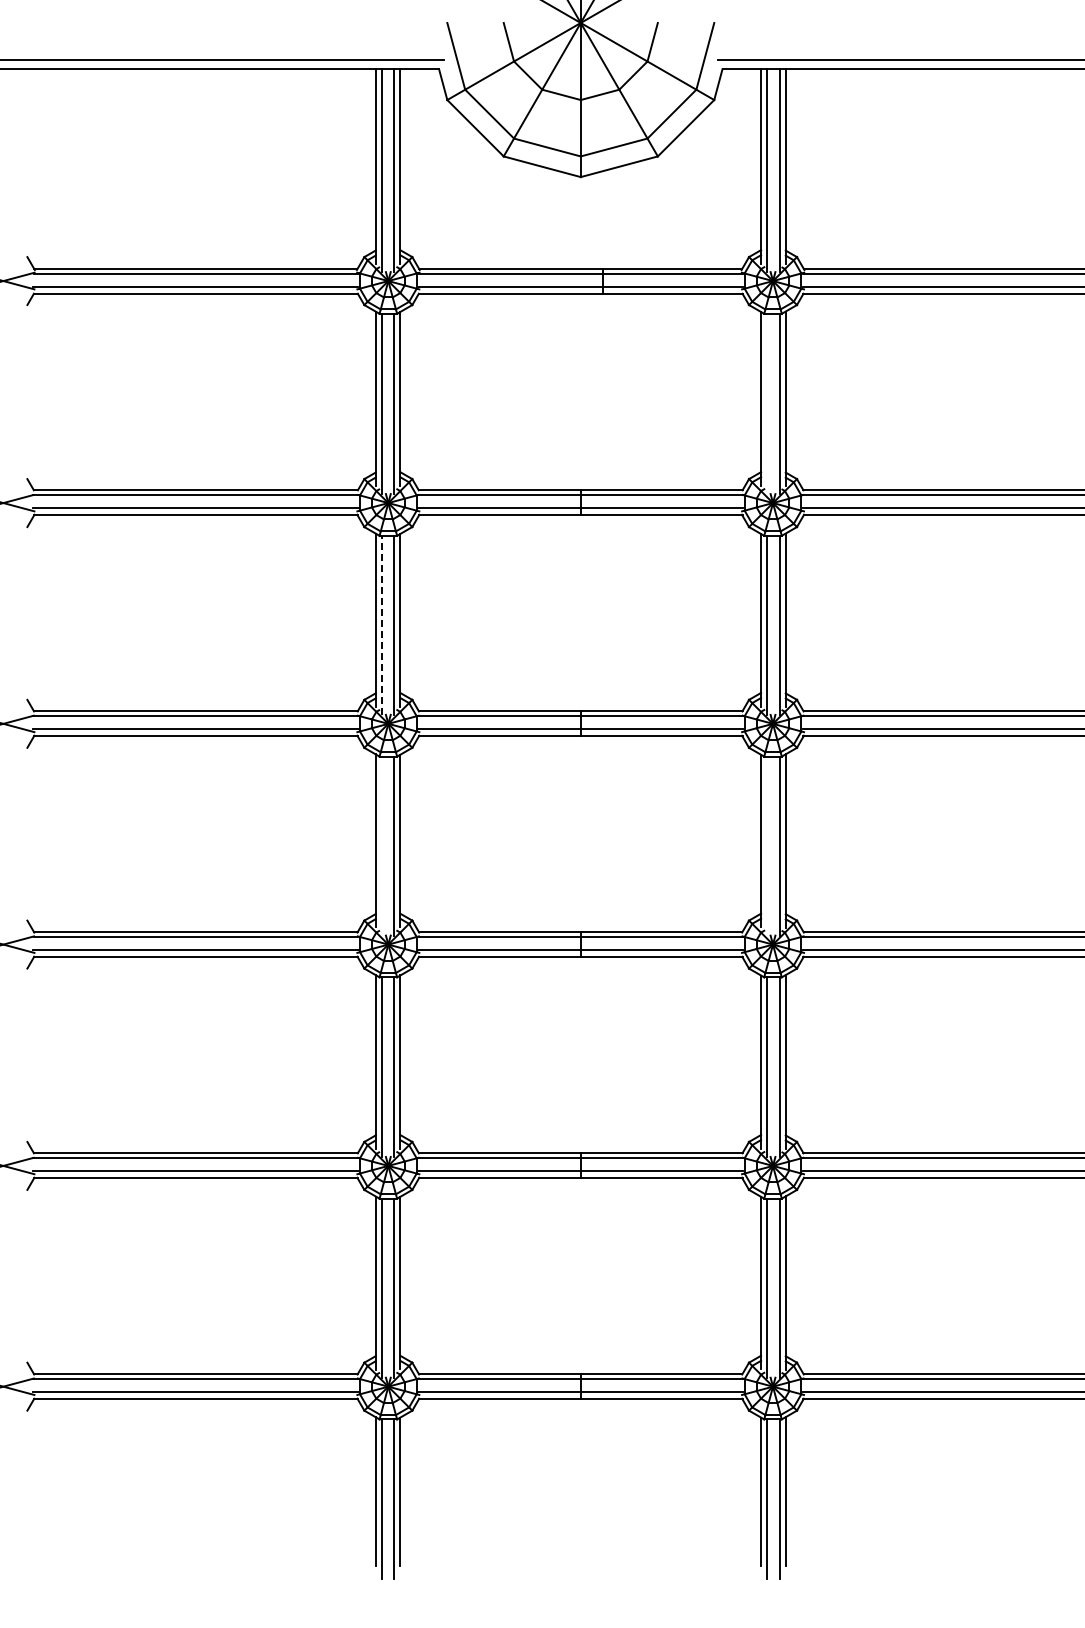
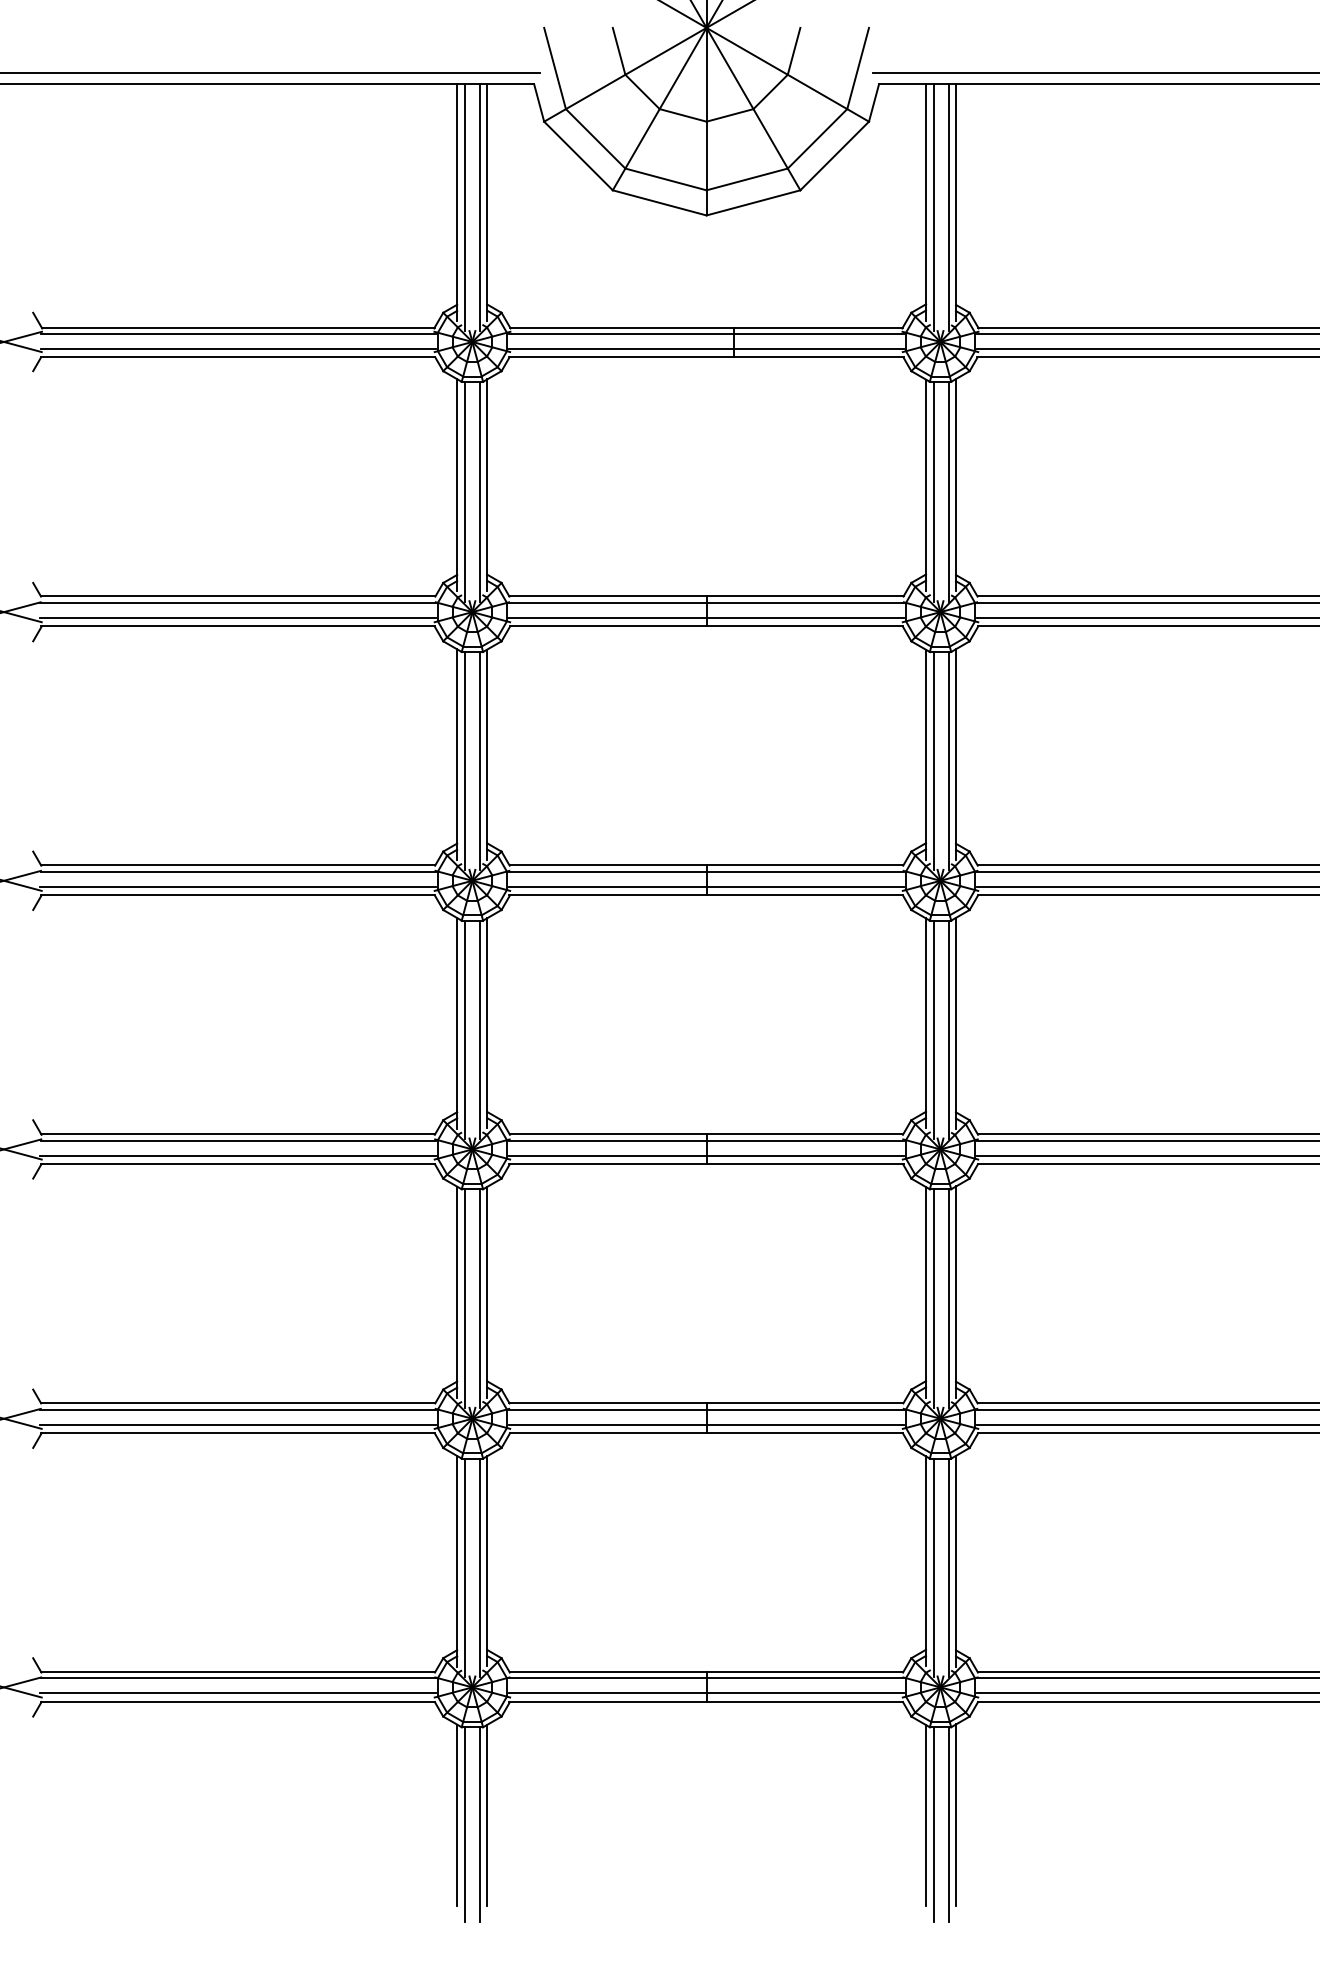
line: (767, 403) -> (933, 490), added
line: (381, 625) -> (464, 761), dashed -> solid
line: (381, 845) -> (464, 1028), added
line: (767, 845) -> (933, 1028), added

